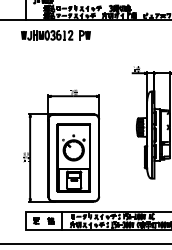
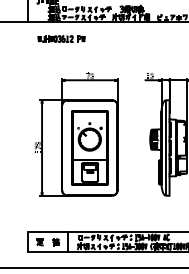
part: (55, 35) -> (61, 38), size x0.62
part: (61, 145) -> (76, 134), moved

